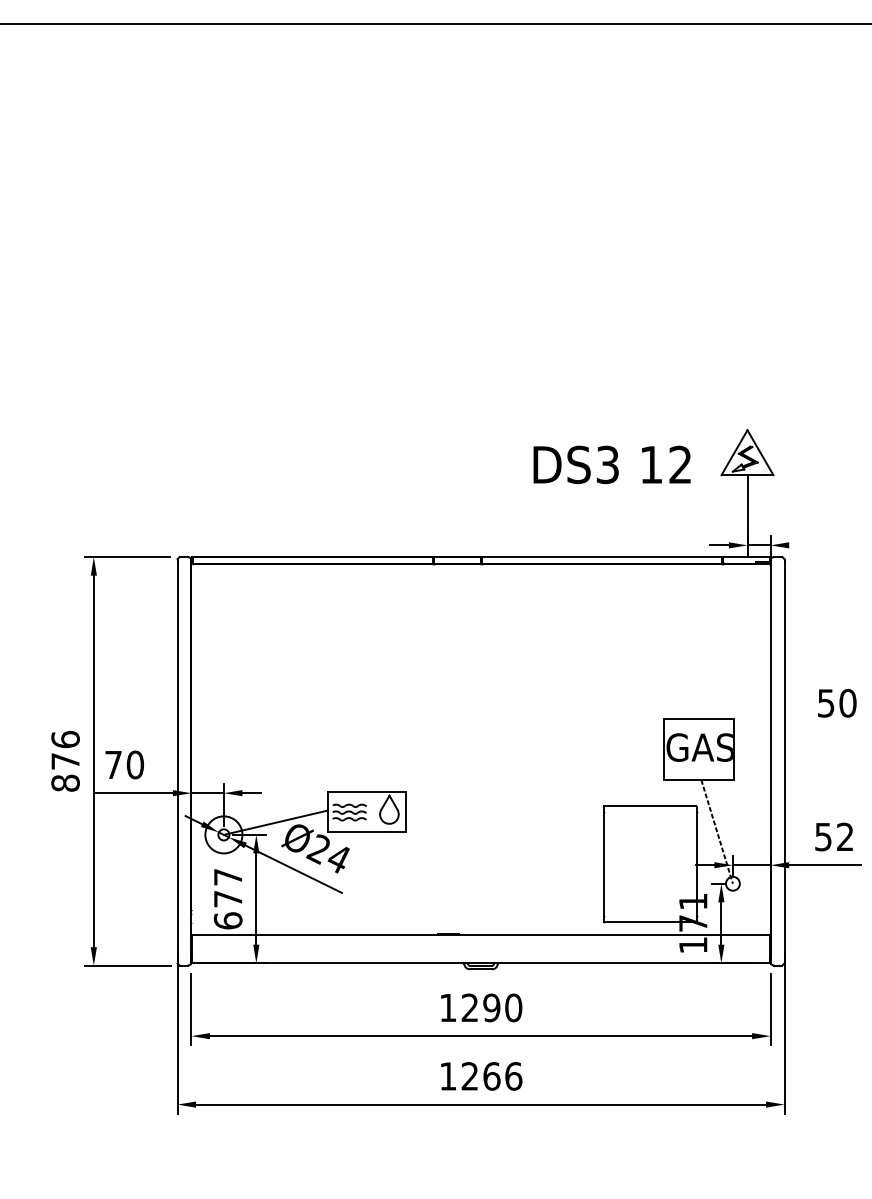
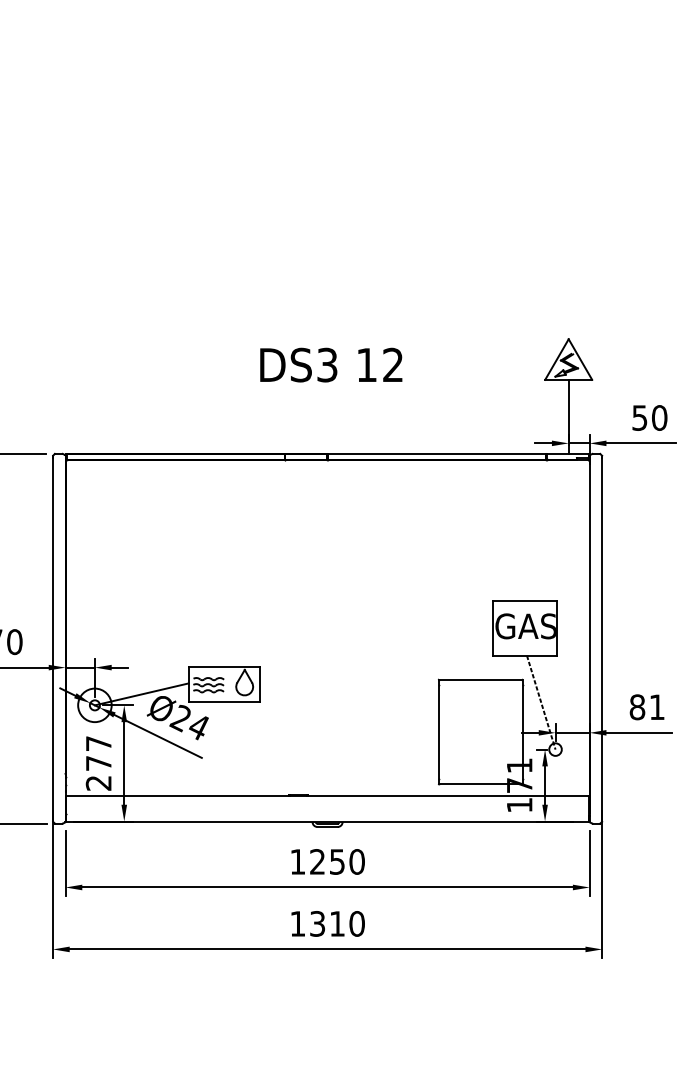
text: (611, 464) -> (330, 364), moved
line: (827, 545) -> (641, 443), added
text: (837, 703) -> (650, 418), moved
text: (834, 836) -> (647, 706), 52 -> 81
text: (227, 920) -> (98, 782), 677 -> 277
text: (491, 1007) -> (337, 861), 1290 -> 1250
text: (491, 1076) -> (337, 924), 1266 -> 1310

